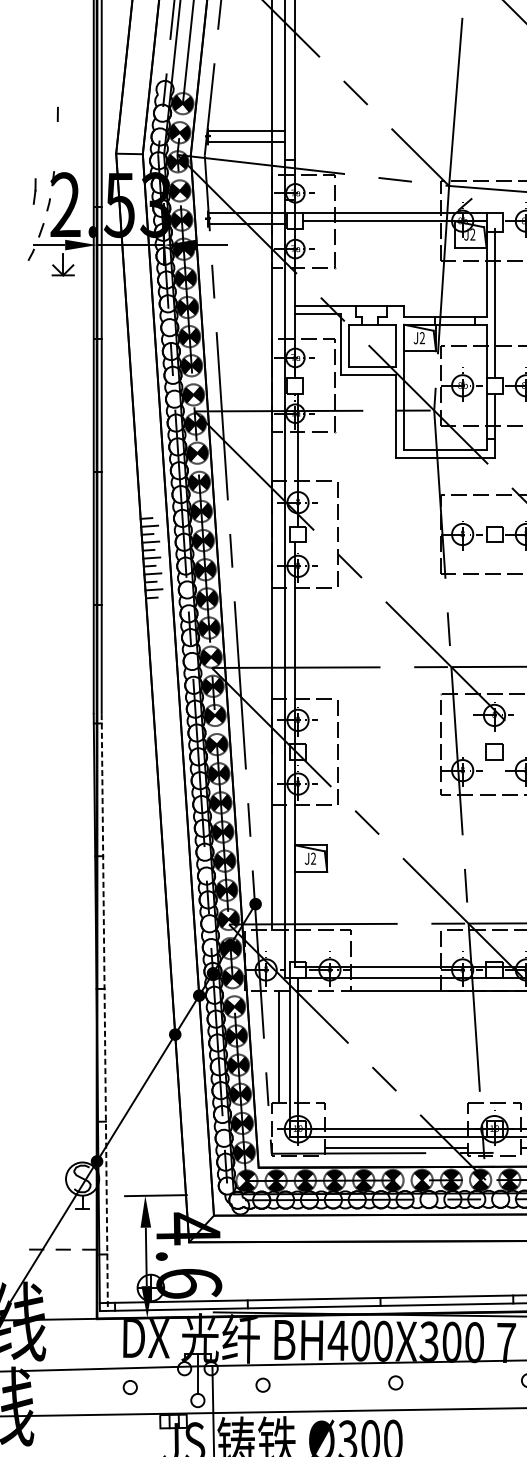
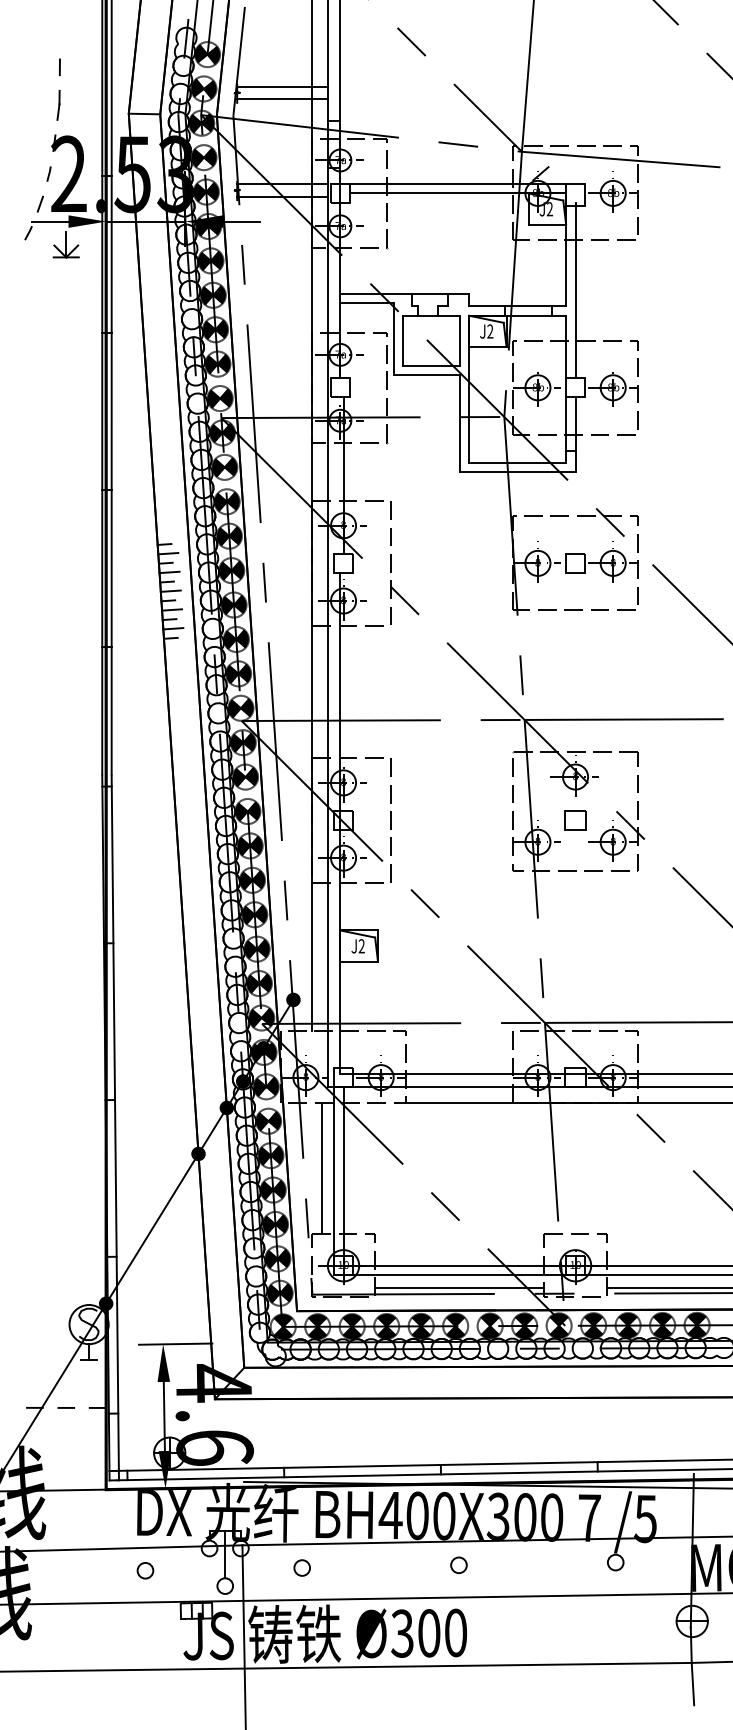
line: (34, 191) -> (58, 105), moved
line: (104, 1013) -> (115, 1128), dashed -> solid

